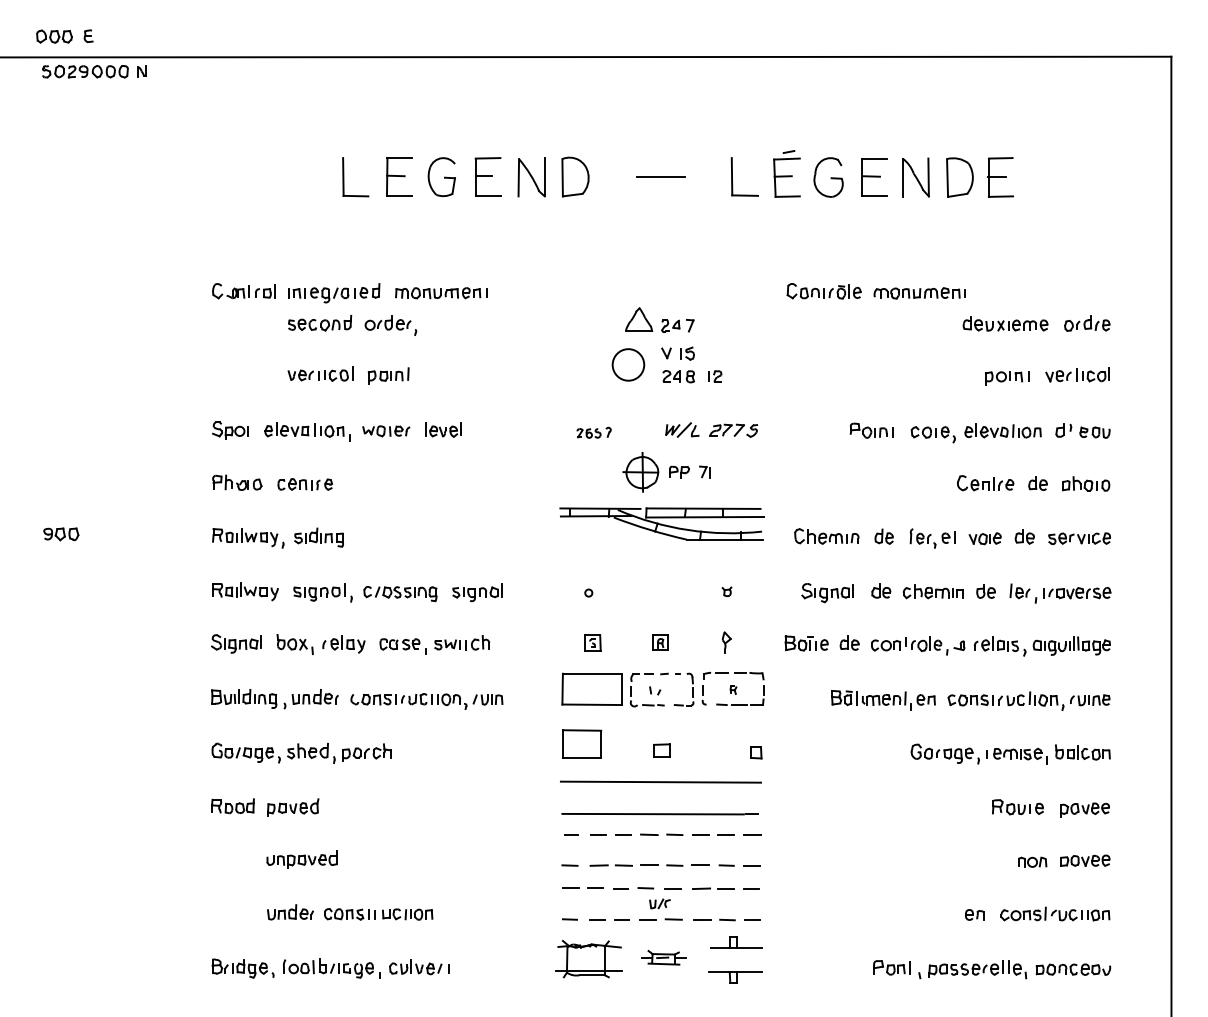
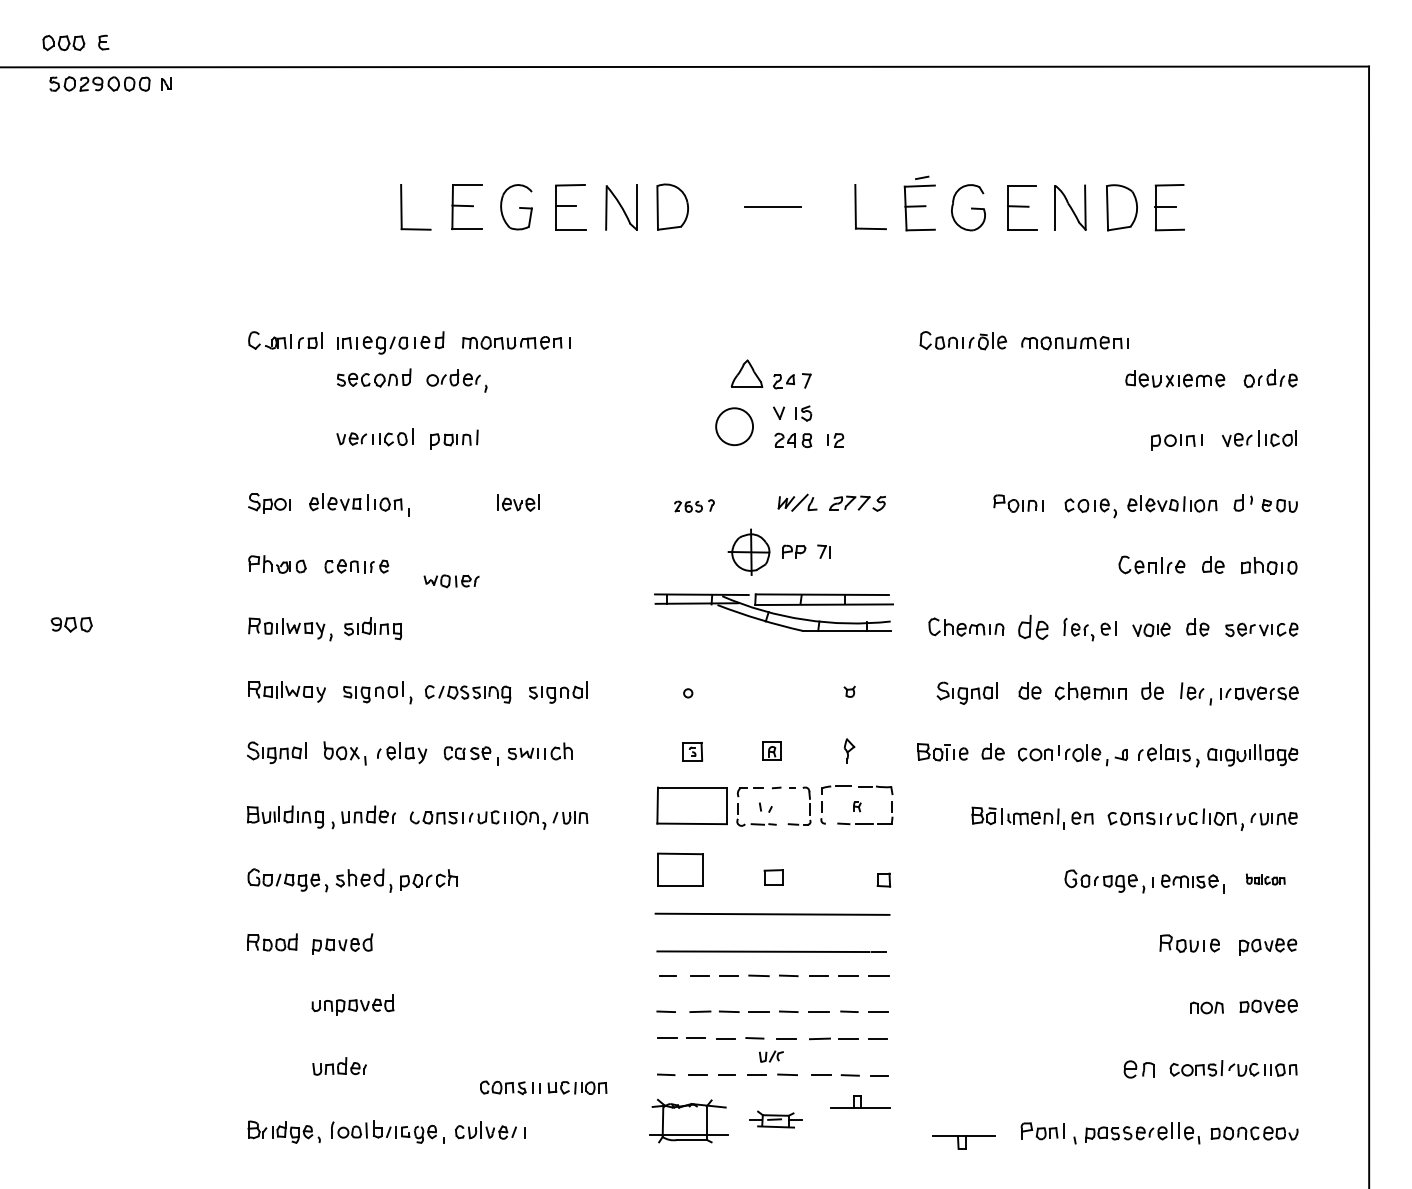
part: (386, 431) -> (451, 581), moved
part: (884, 536) -> (1033, 627), size x1.4
part: (1082, 752) -> (1265, 879), size x0.6
part: (378, 914) -> (543, 1087), moved
part: (974, 914) -> (1139, 1069), size x1.4
part: (734, 977) -> (963, 1142), moved

